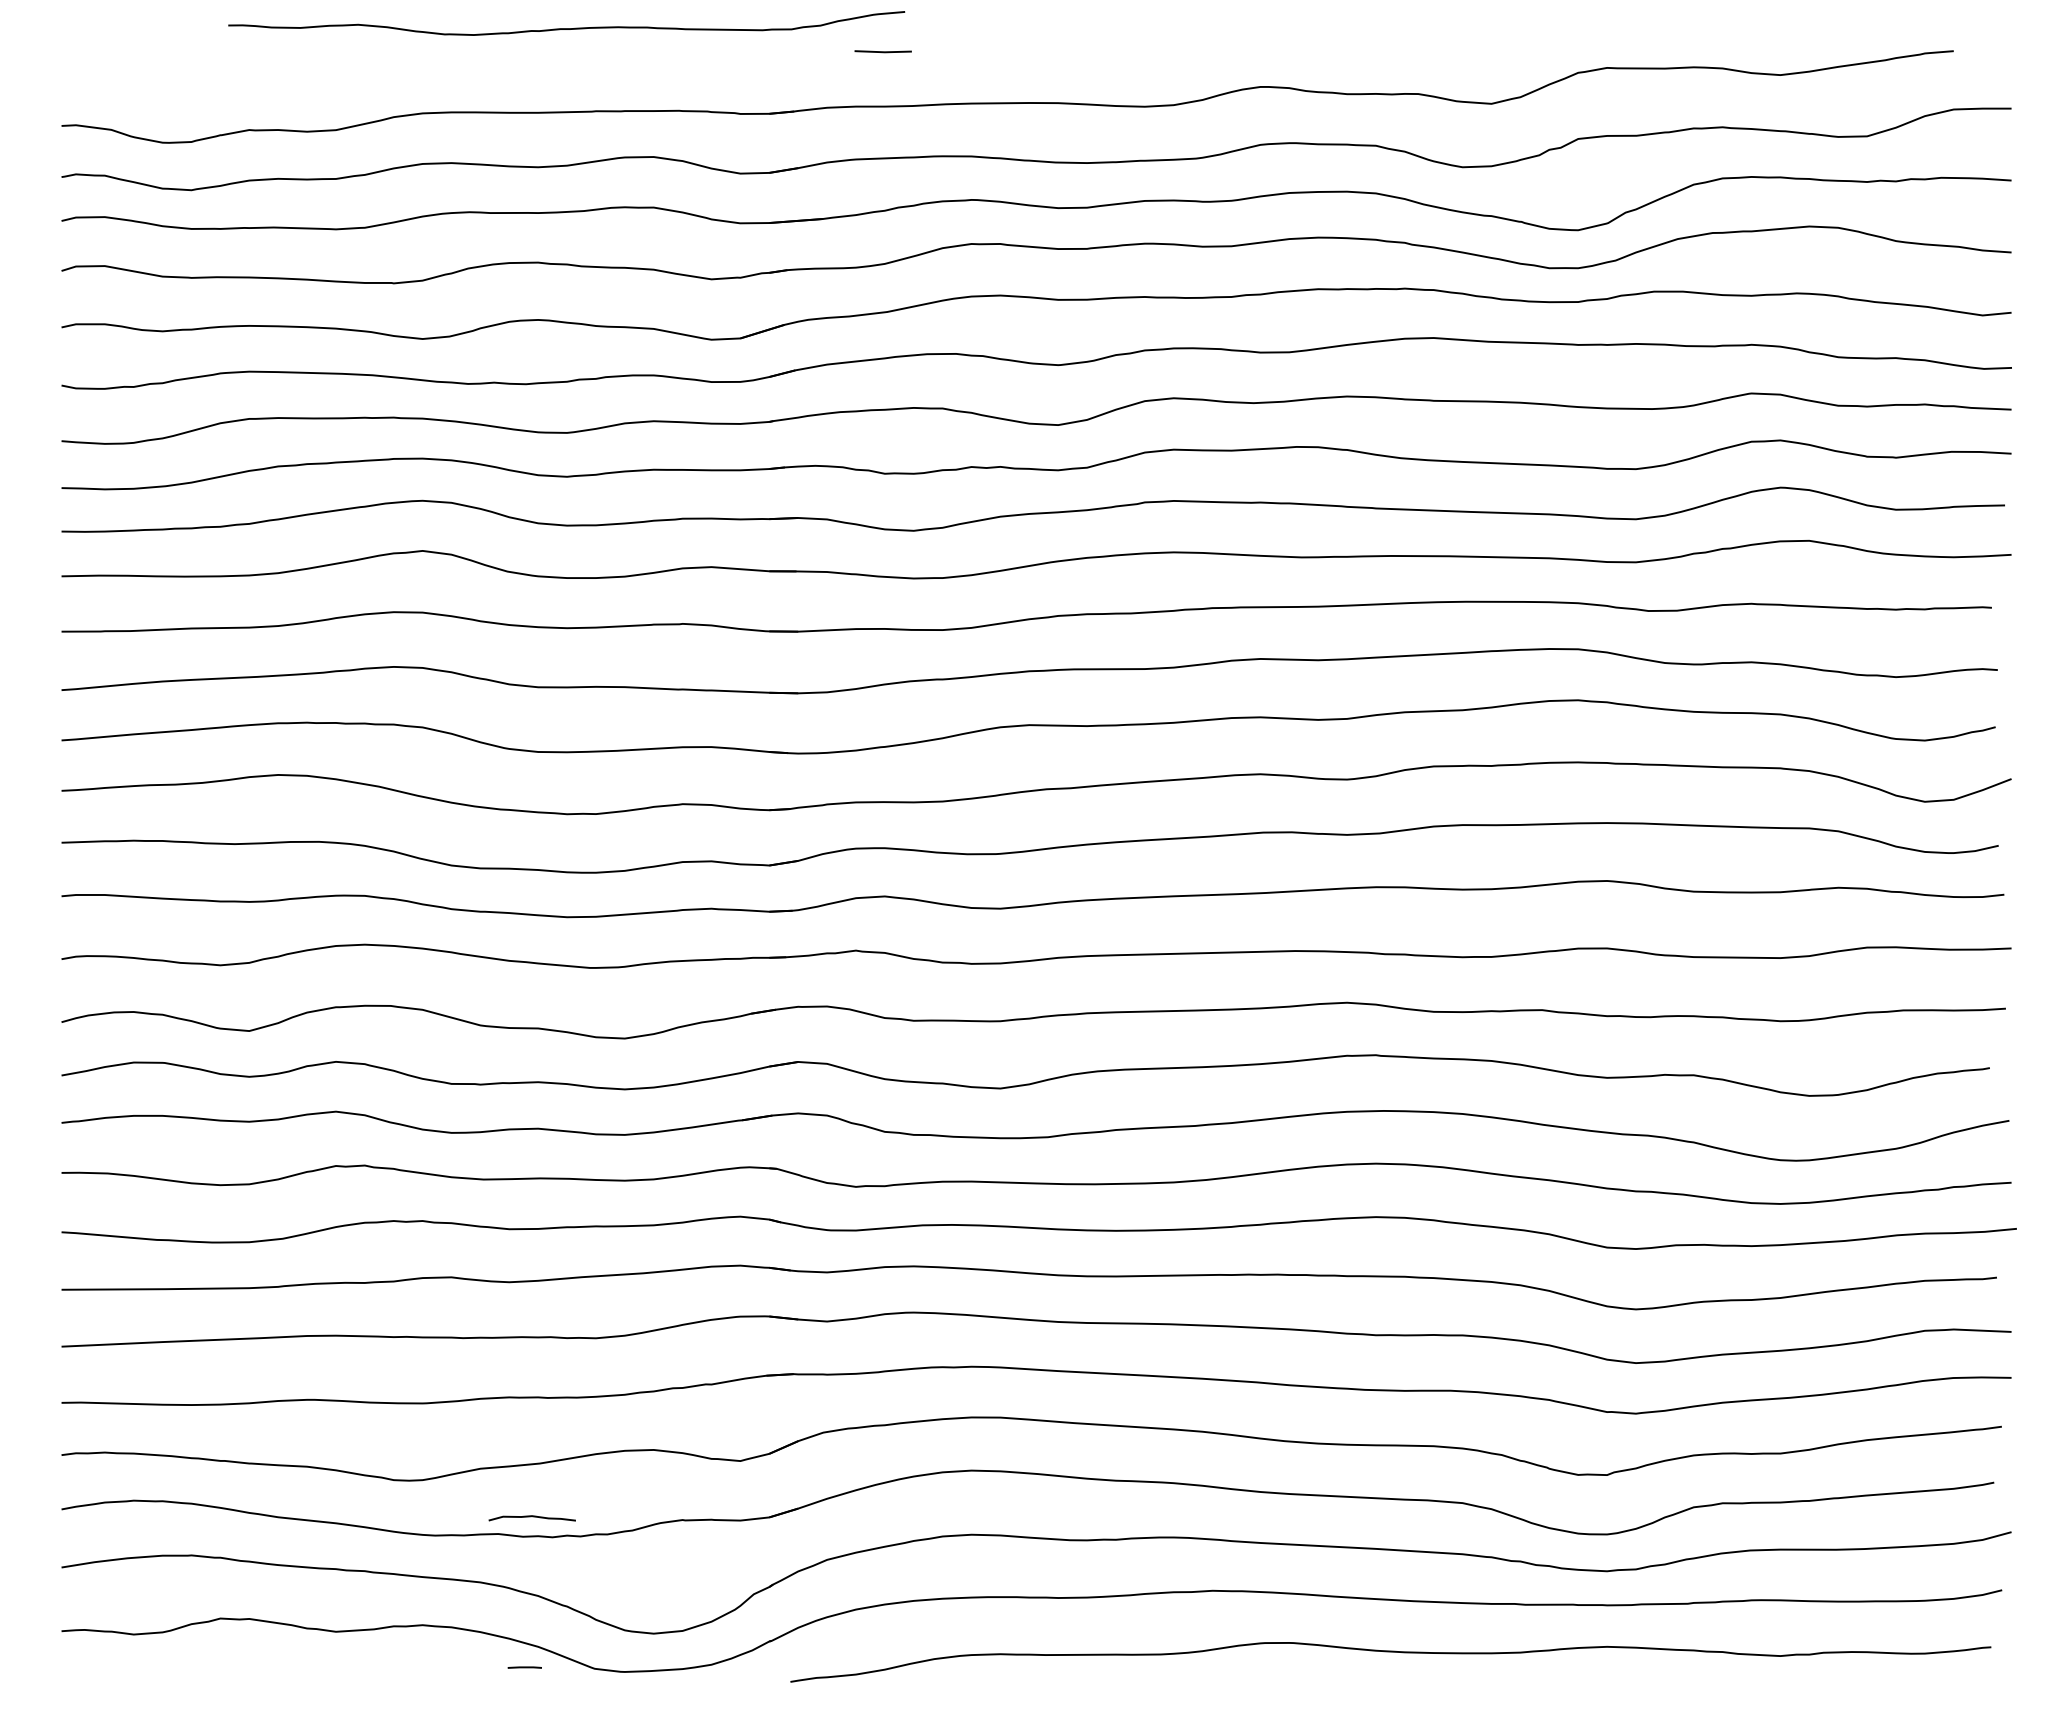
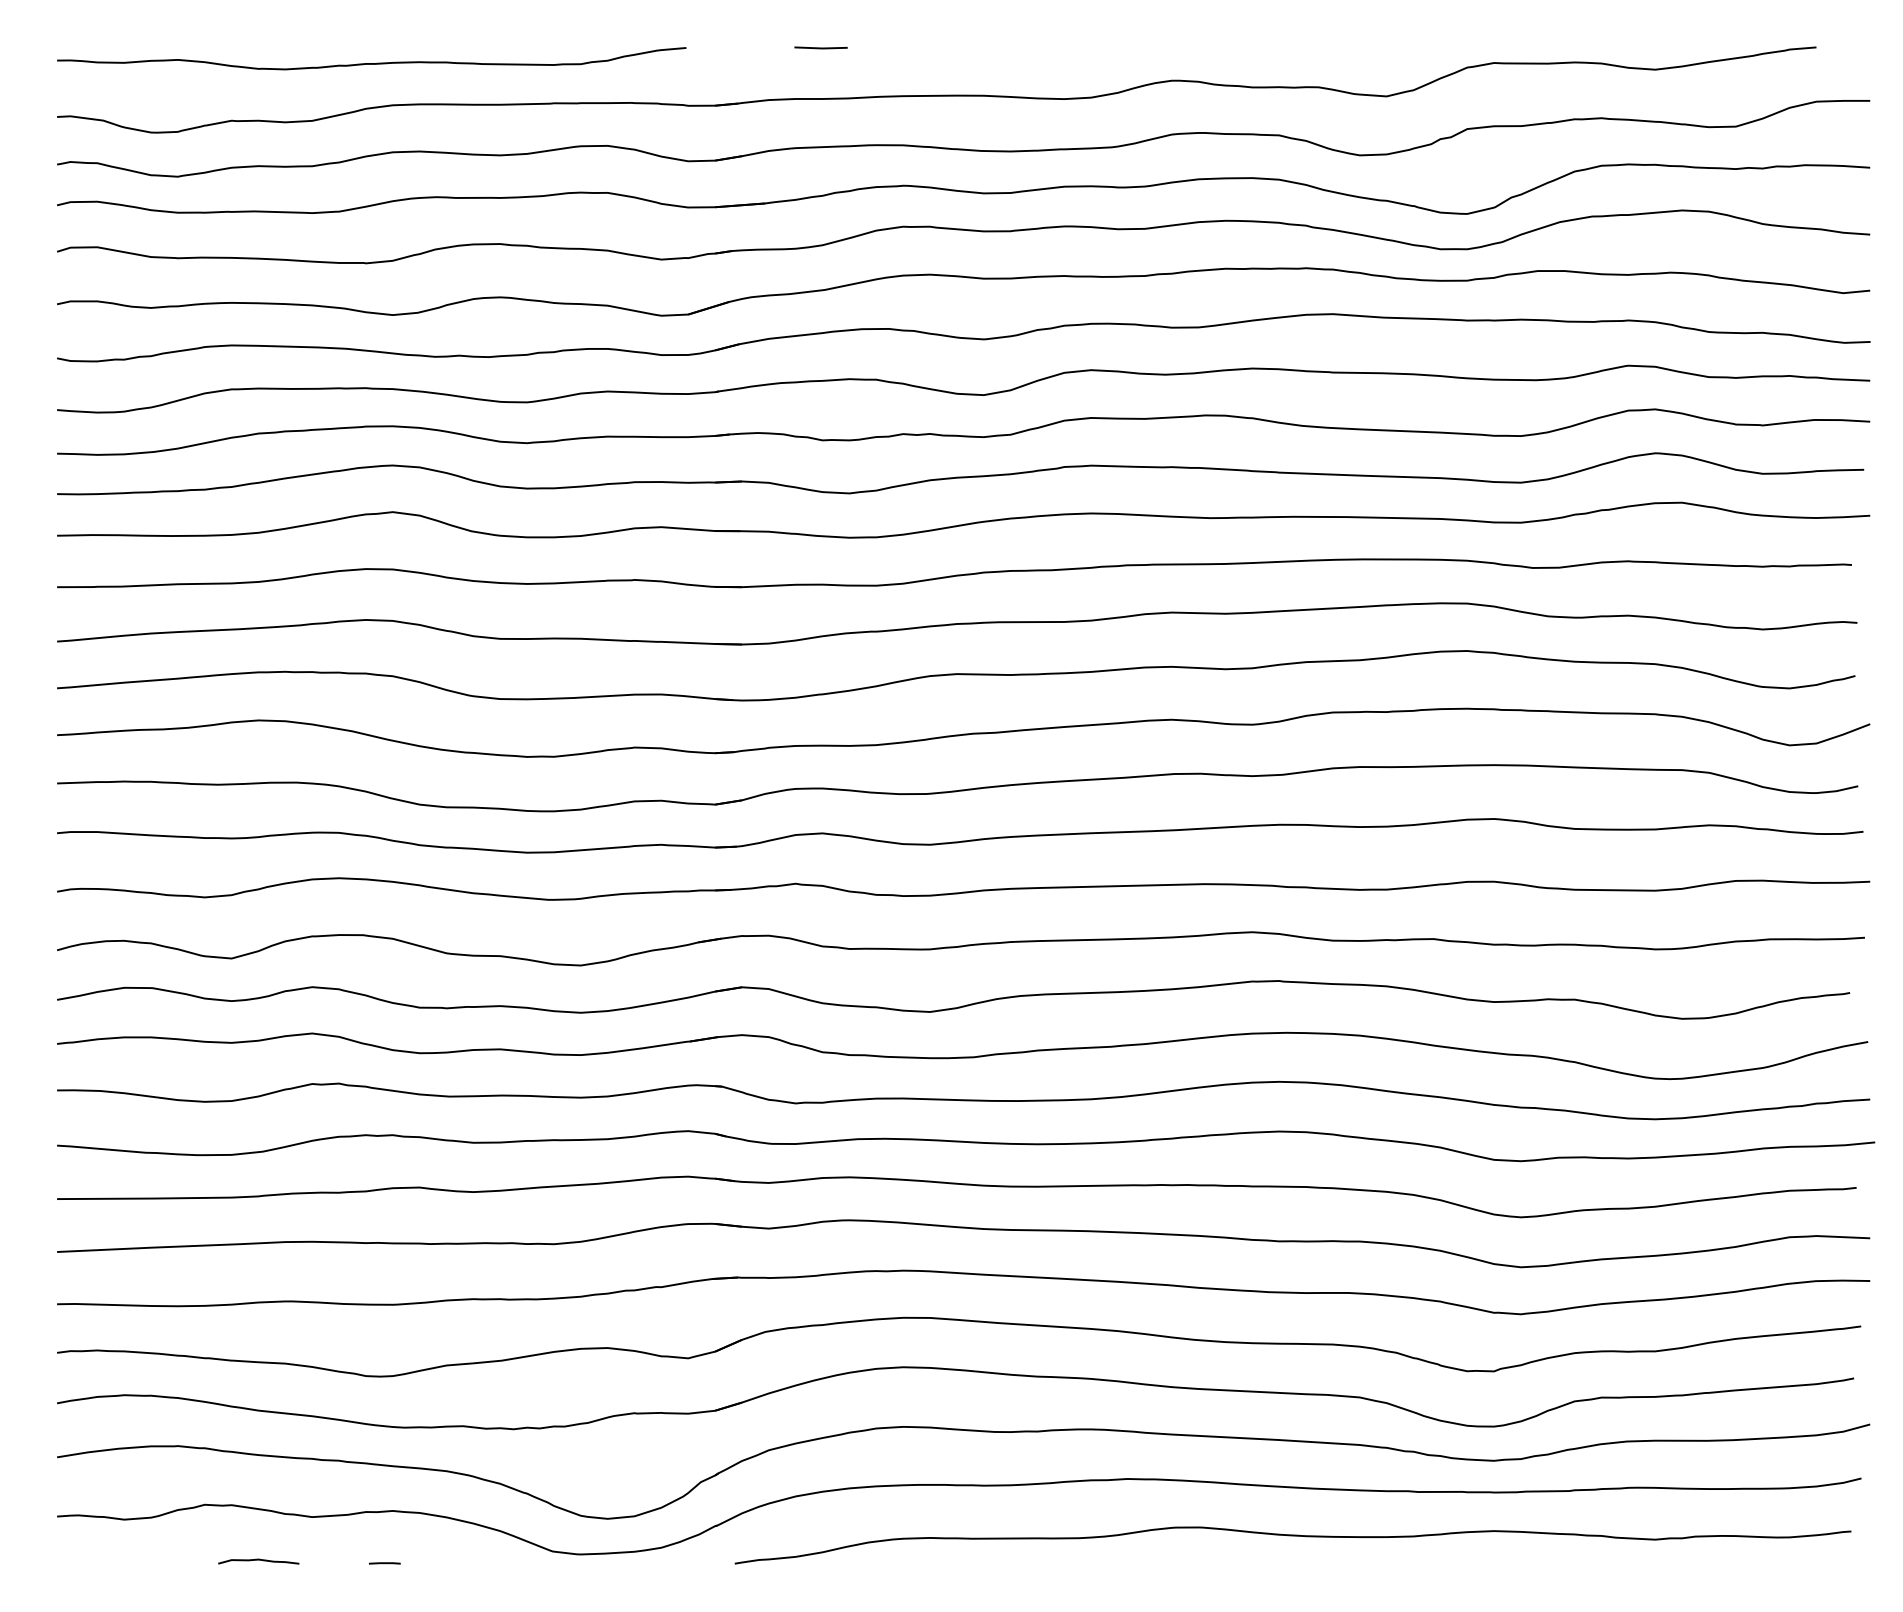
curve: (566, 28) -> (371, 63), moved
curve: (531, 1517) -> (258, 1560), moved
line: (524, 1667) -> (384, 1563), moved

